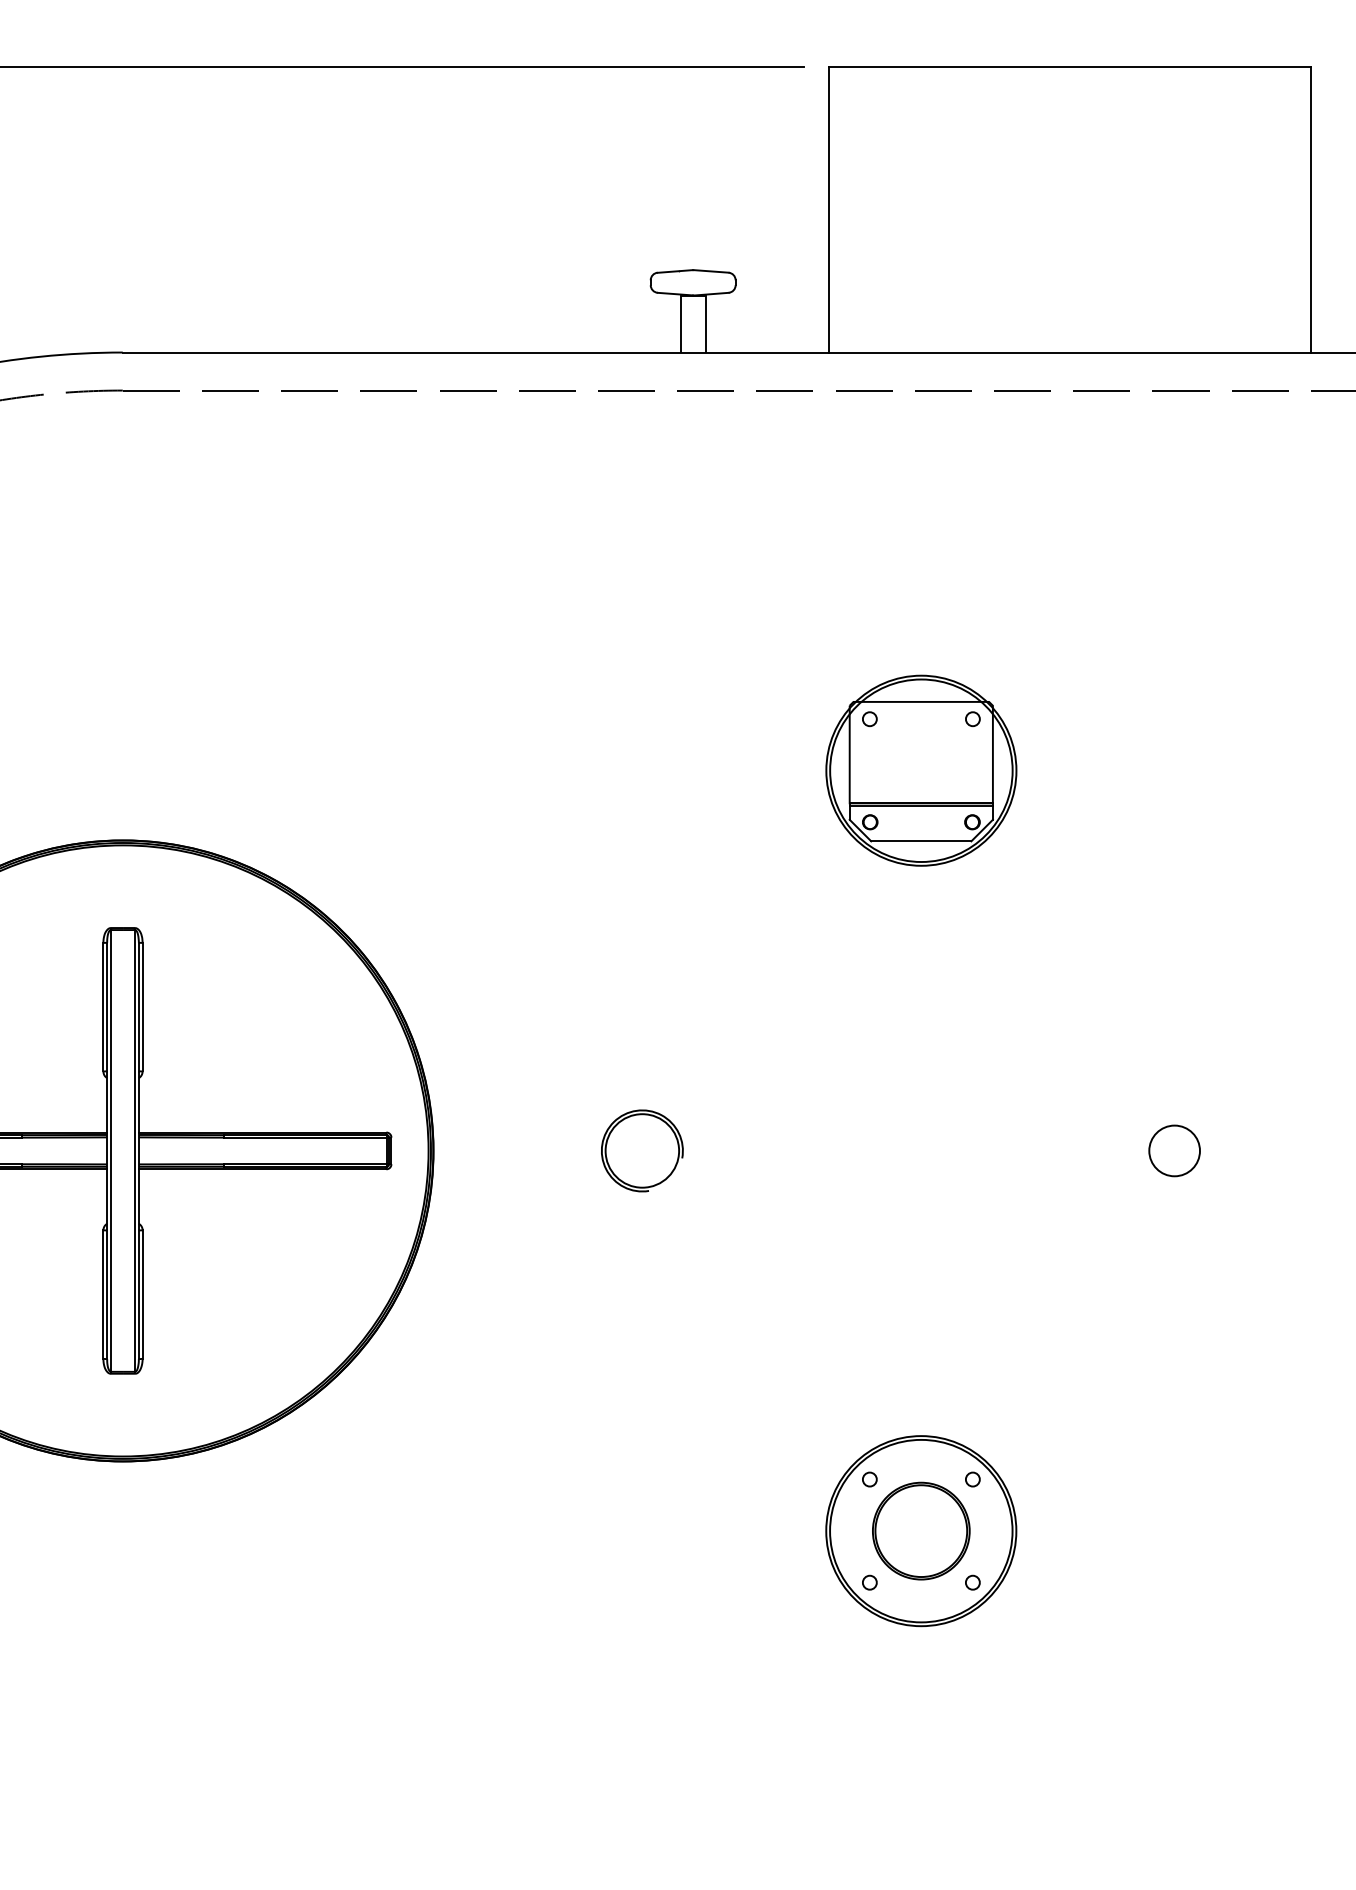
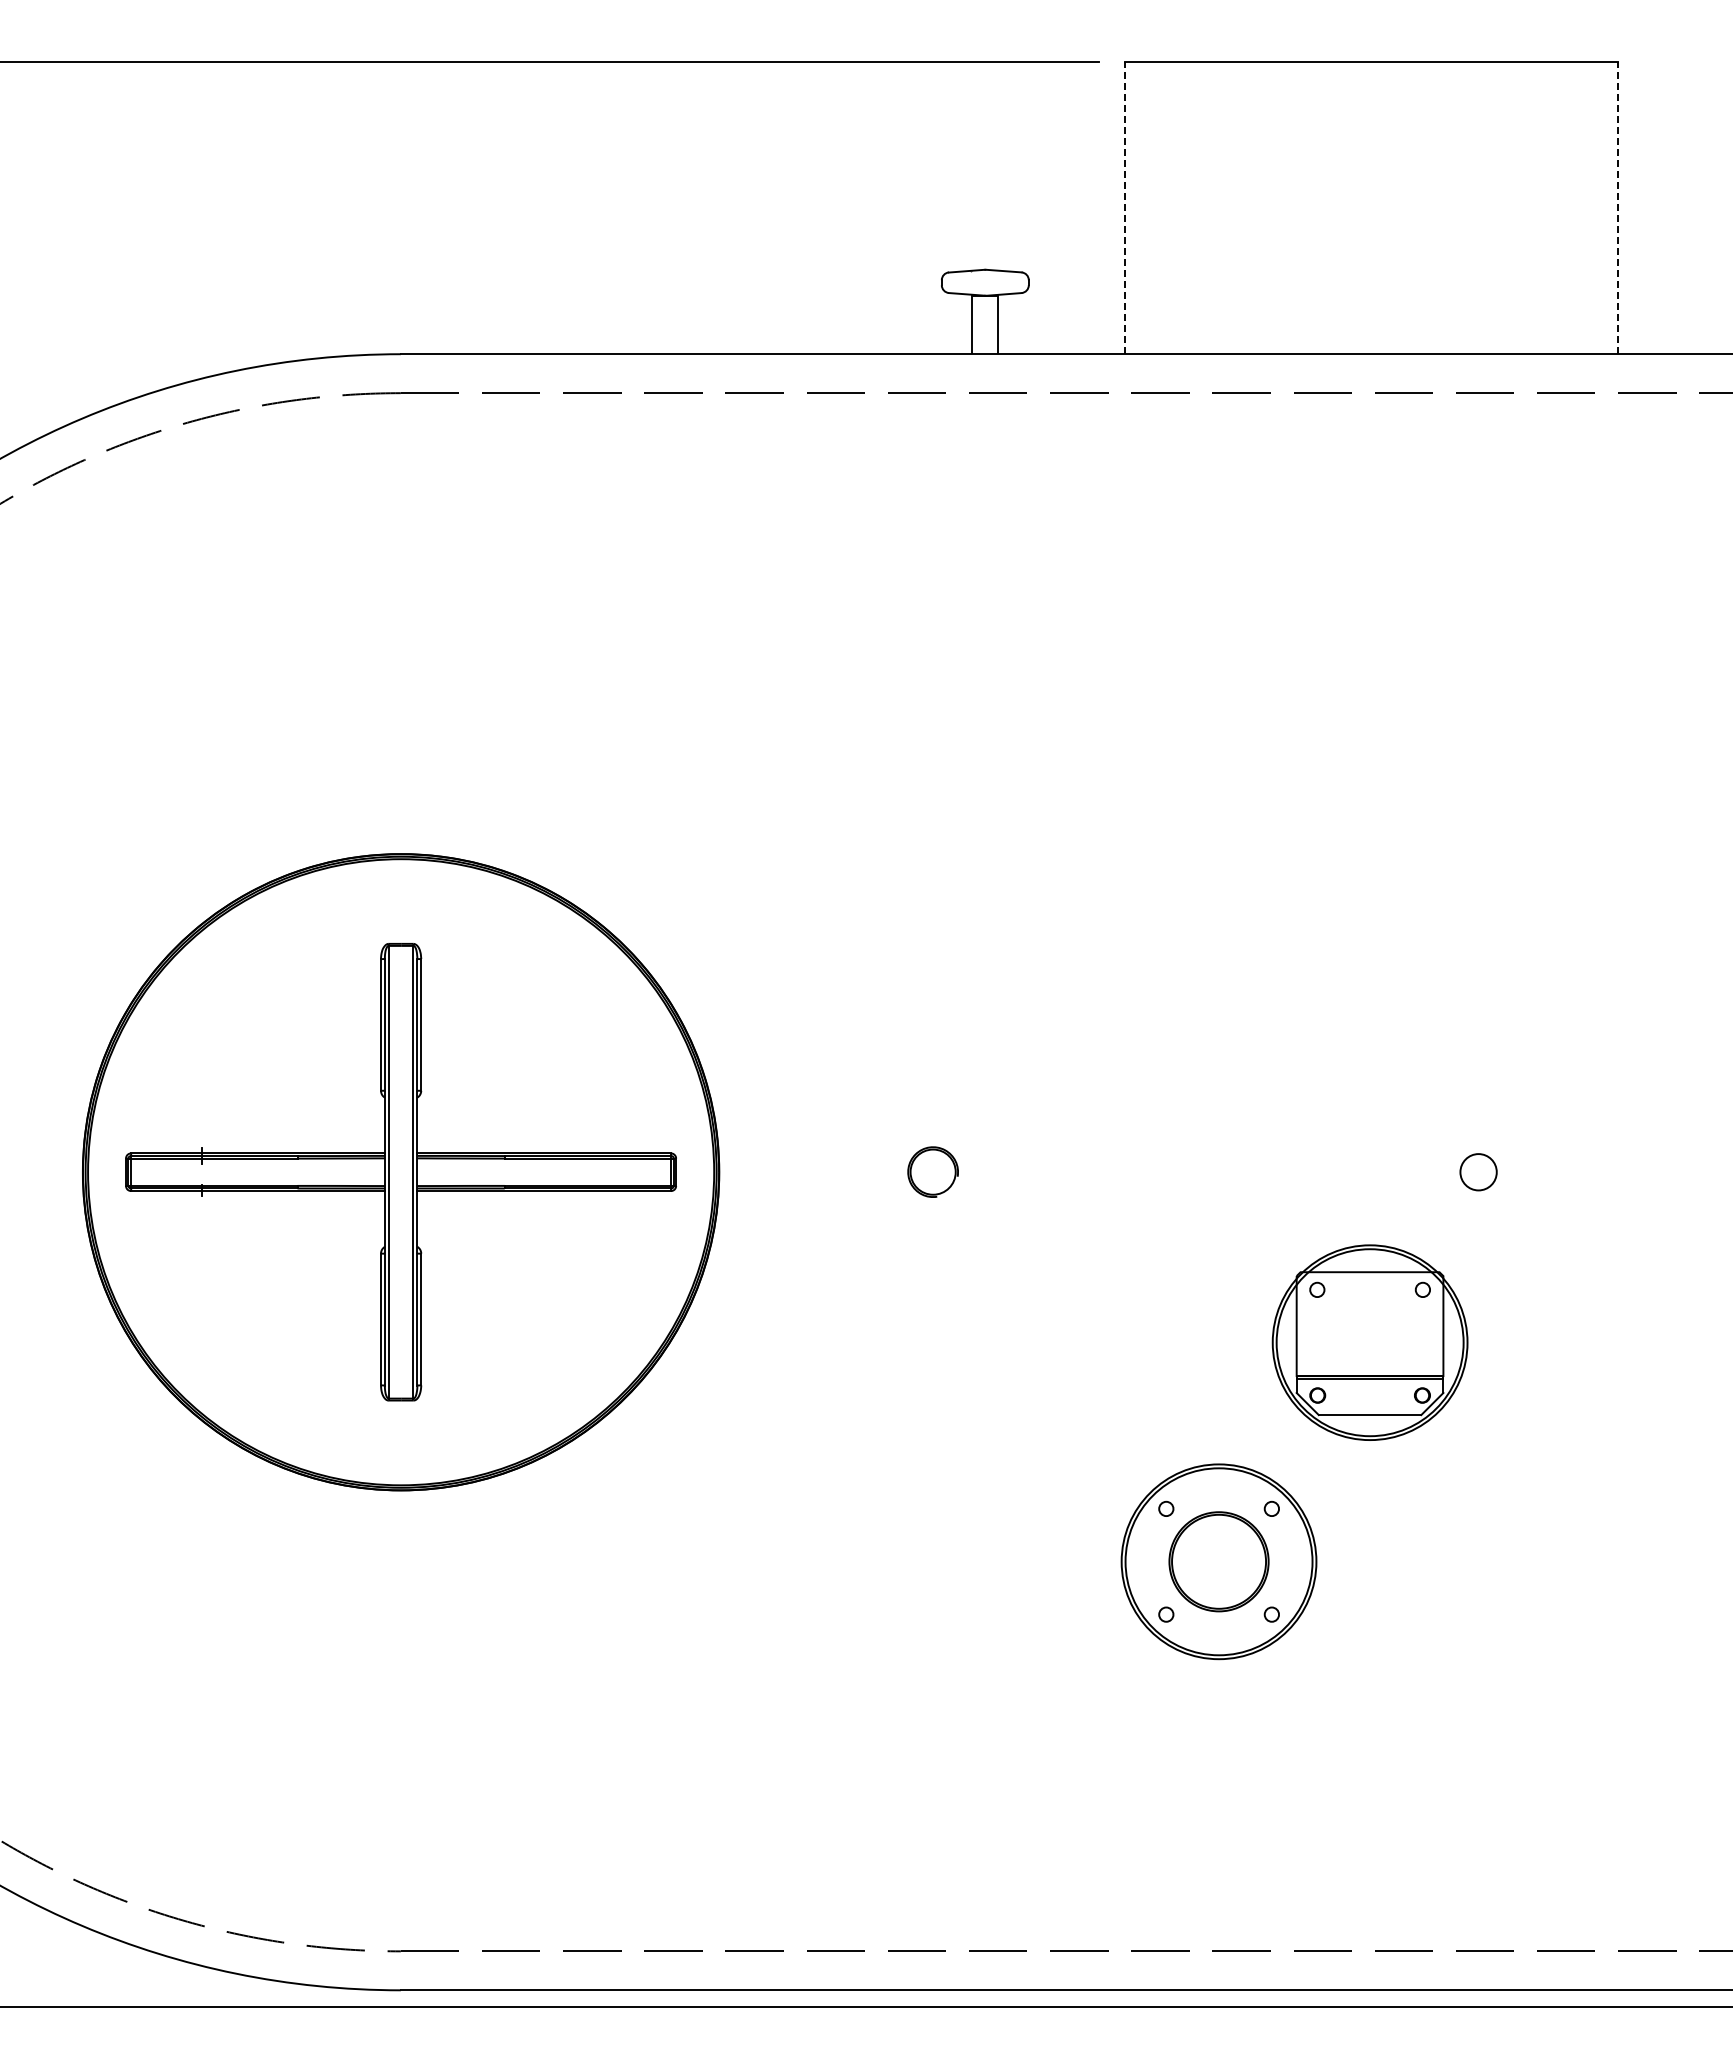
line: (829, 209) -> (1124, 207), solid -> dashed
line: (1310, 209) -> (1617, 207), solid -> dashed
part: (920, 770) -> (1369, 1342), moved
part: (641, 1150) -> (932, 1171), size x0.6
circle: (1174, 1151) -> (1478, 1172), size x0.7

